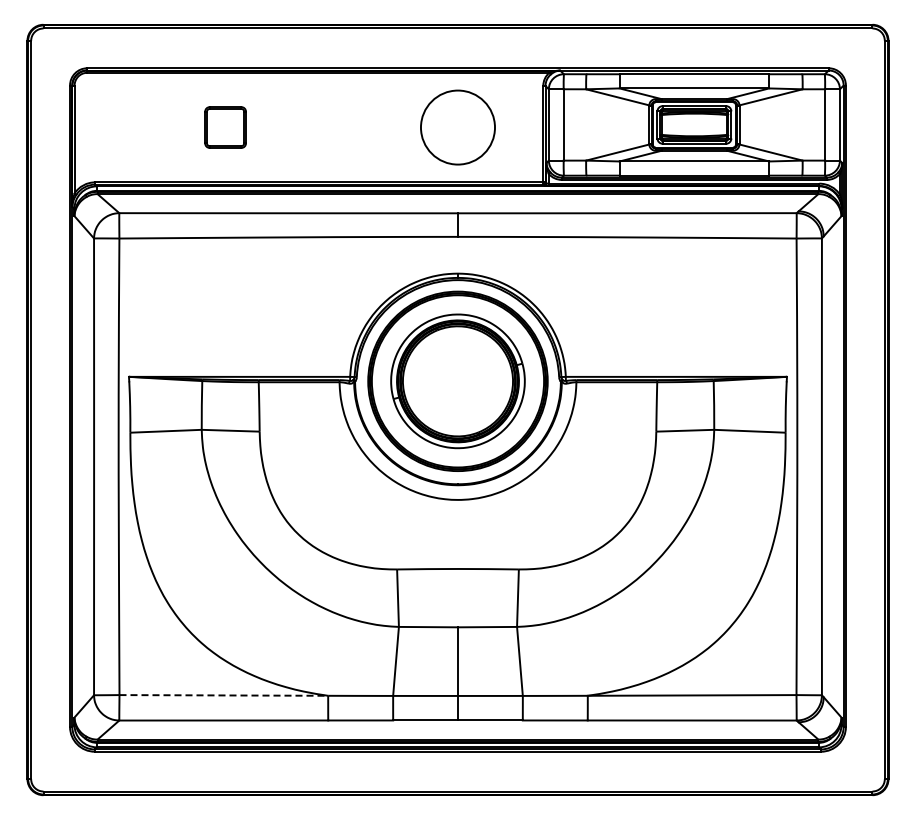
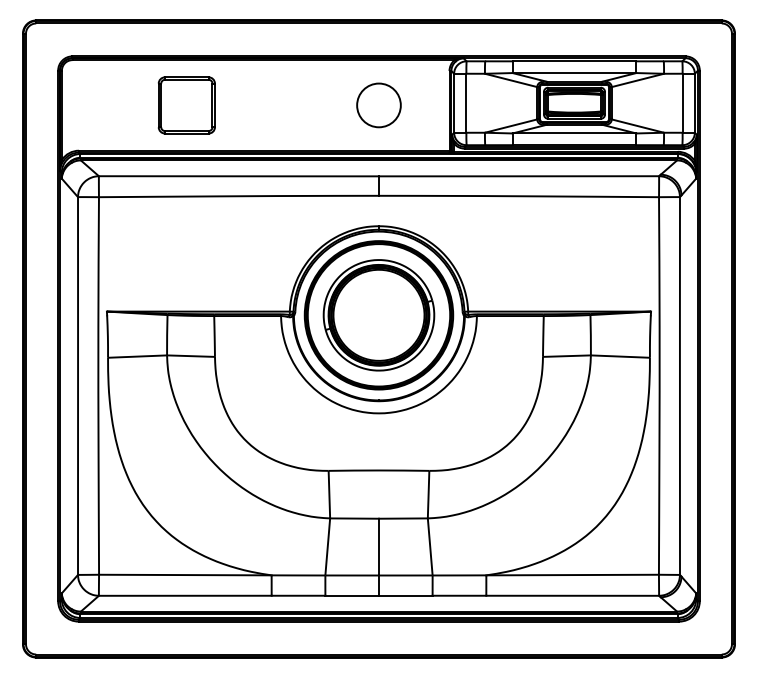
part: (225, 127) -> (186, 105), size x1.67
circle: (457, 127) -> (378, 105), size x0.71
line: (224, 695) -> (185, 575), dashed -> solid

